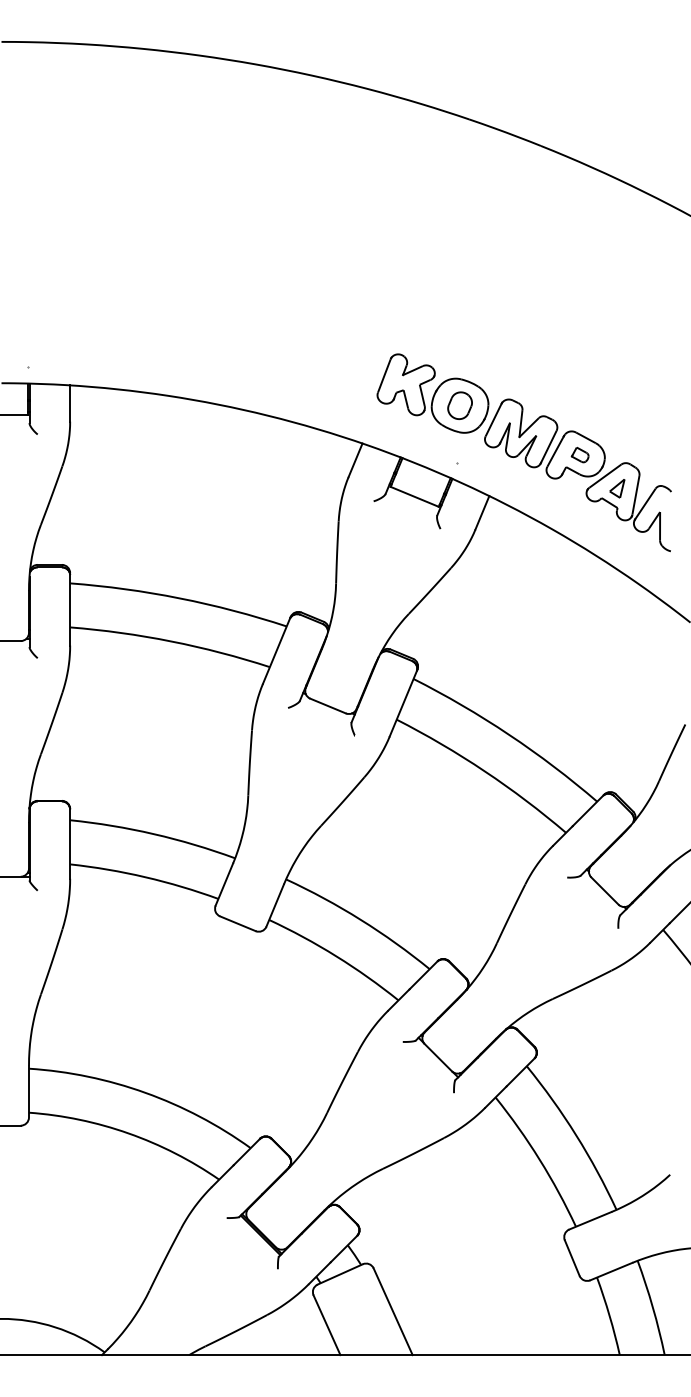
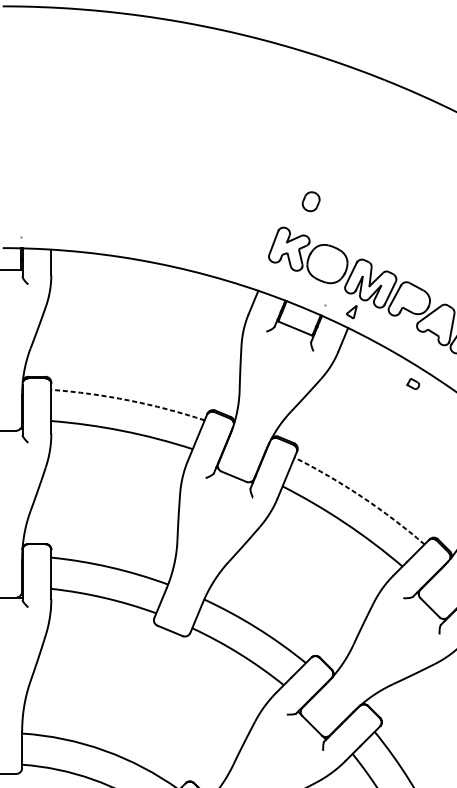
part: (459, 405) -> (310, 201), moved
part: (579, 455) -> (412, 384), moved
part: (617, 488) -> (351, 312), moved
arc: (179, 598) -> (128, 400), solid -> dashed
arc: (509, 734) -> (362, 496), solid -> dashed

